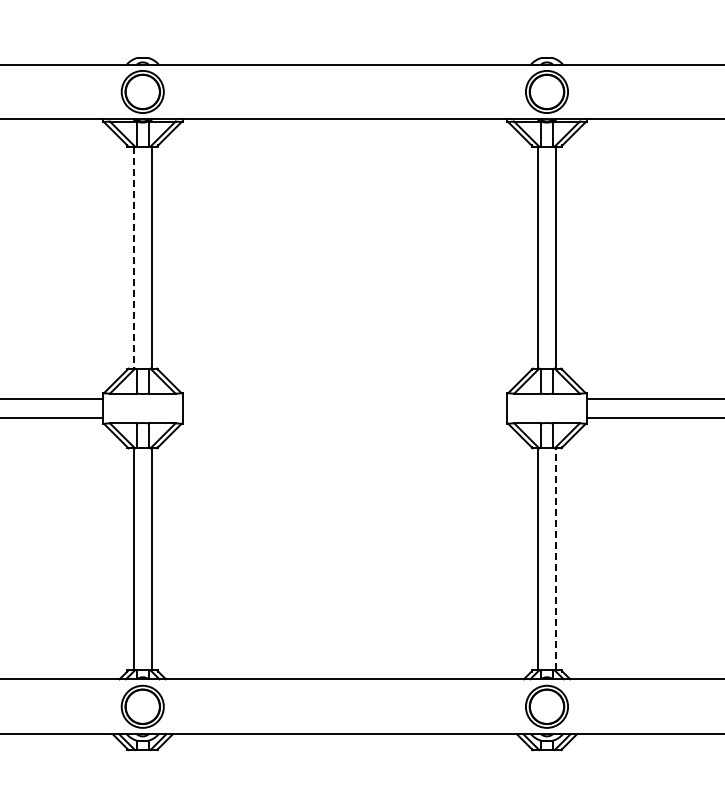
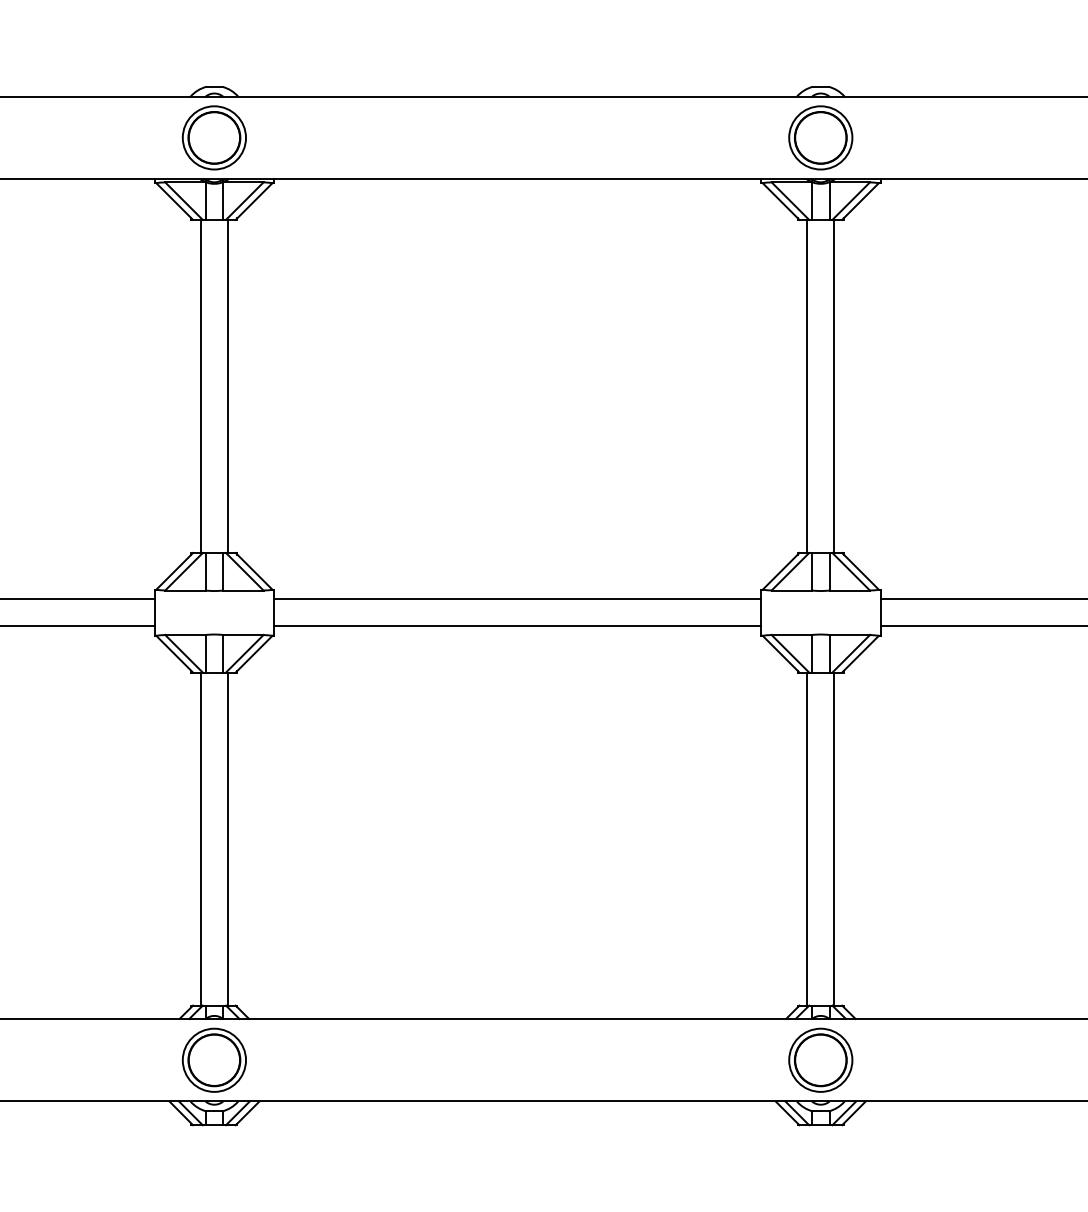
line: (133, 258) -> (200, 387), dashed -> solid
line: (344, 399) -> (516, 599), added
line: (344, 417) -> (516, 626), added
line: (556, 558) -> (835, 837), dashed -> solid

